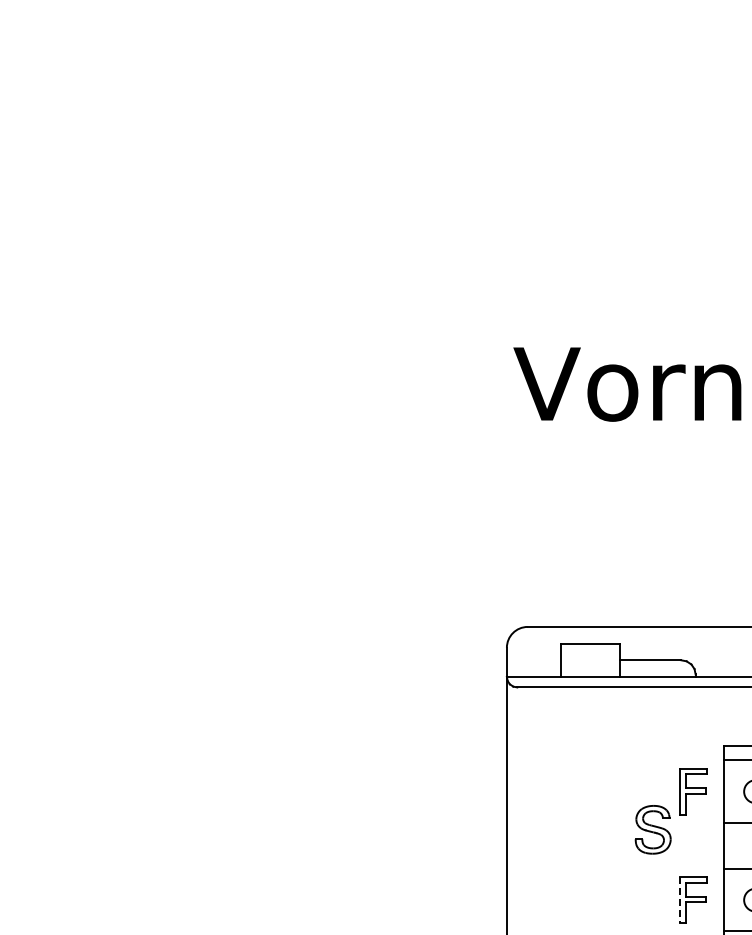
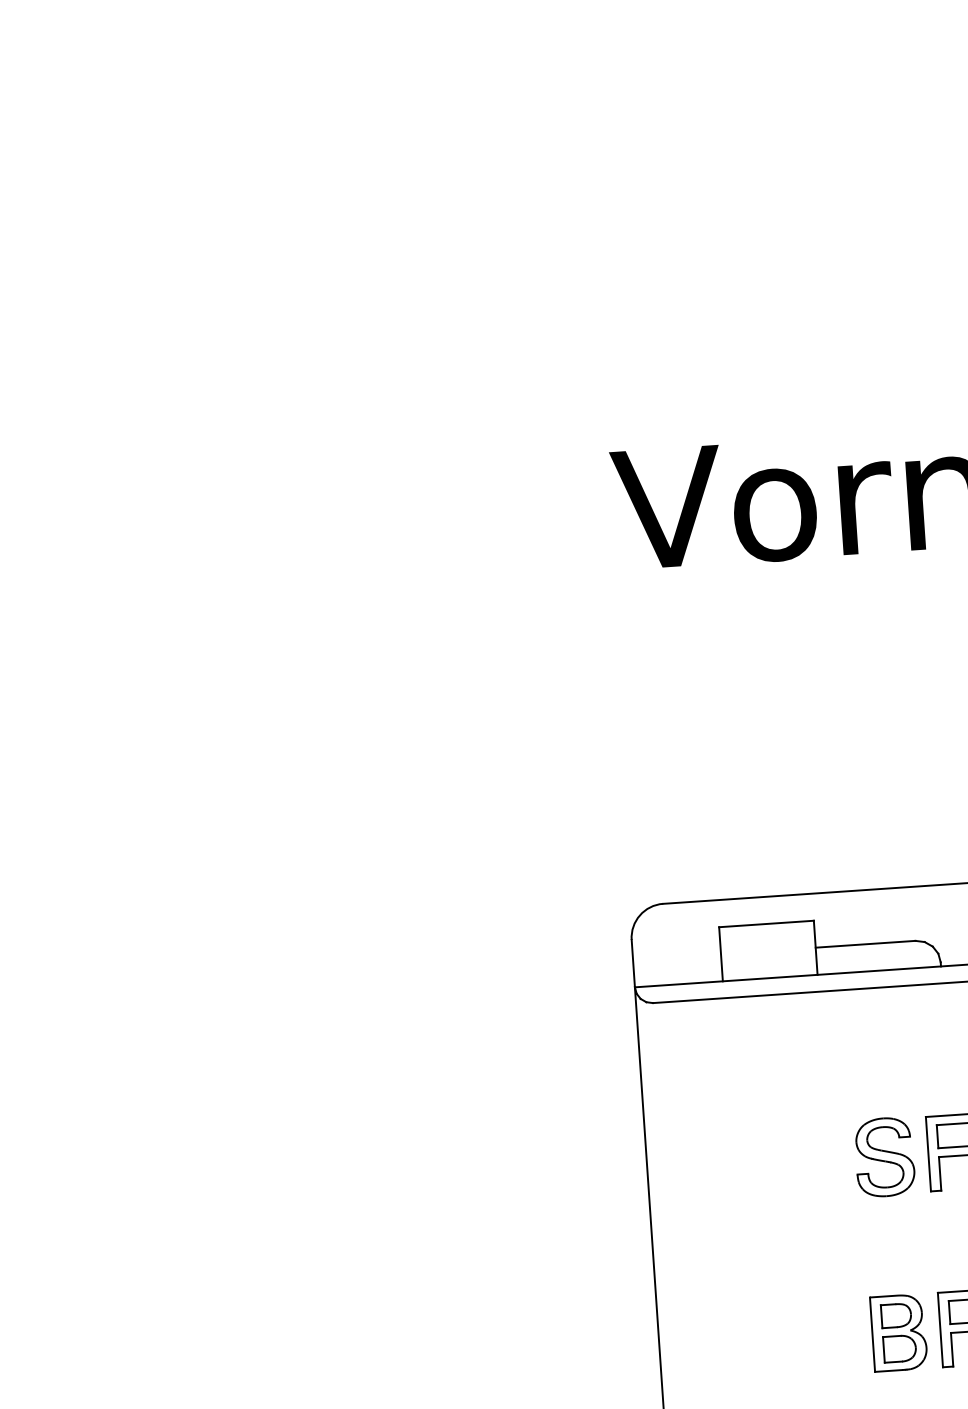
part: (652, 829) -> (883, 1156), moved
part: (654, 899) -> (898, 1331), added
line: (680, 900) -> (941, 1330), dashed -> solid

